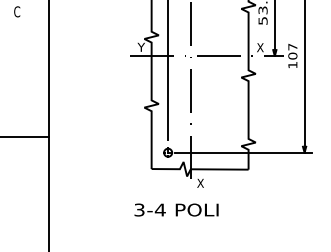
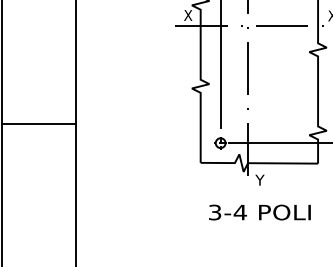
text: (140, 47) -> (187, 15), Y -> X
text: (200, 183) -> (259, 180), X -> Y
text: (176, 209) -> (259, 211), moved

